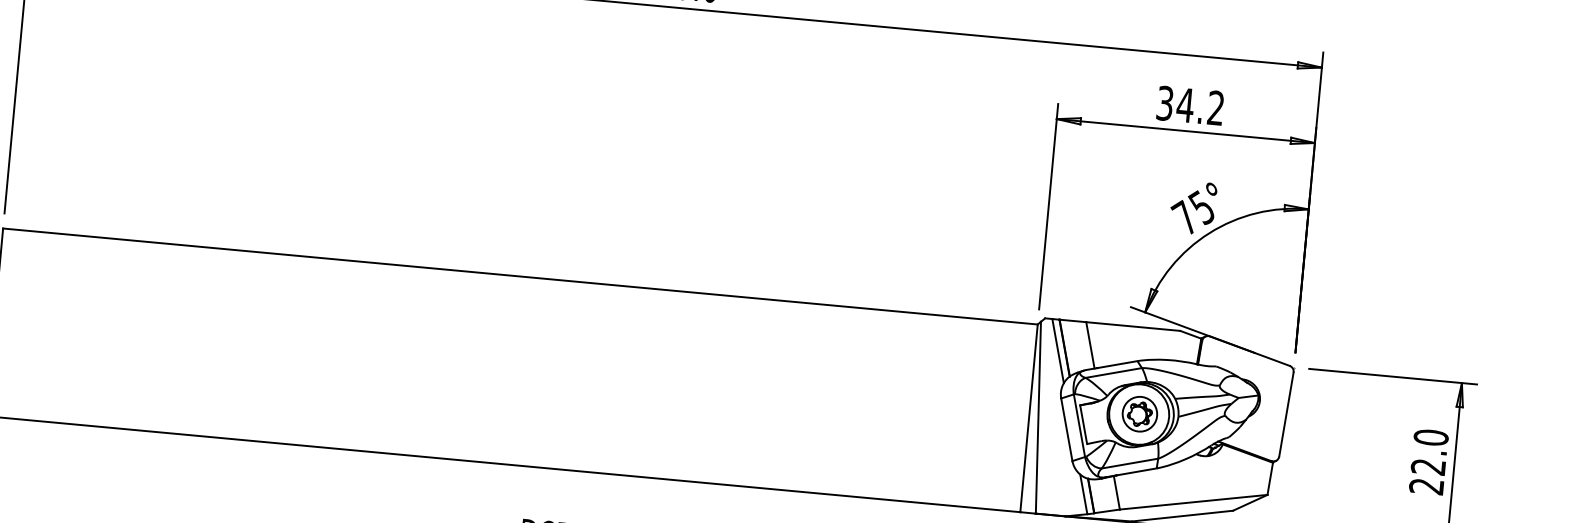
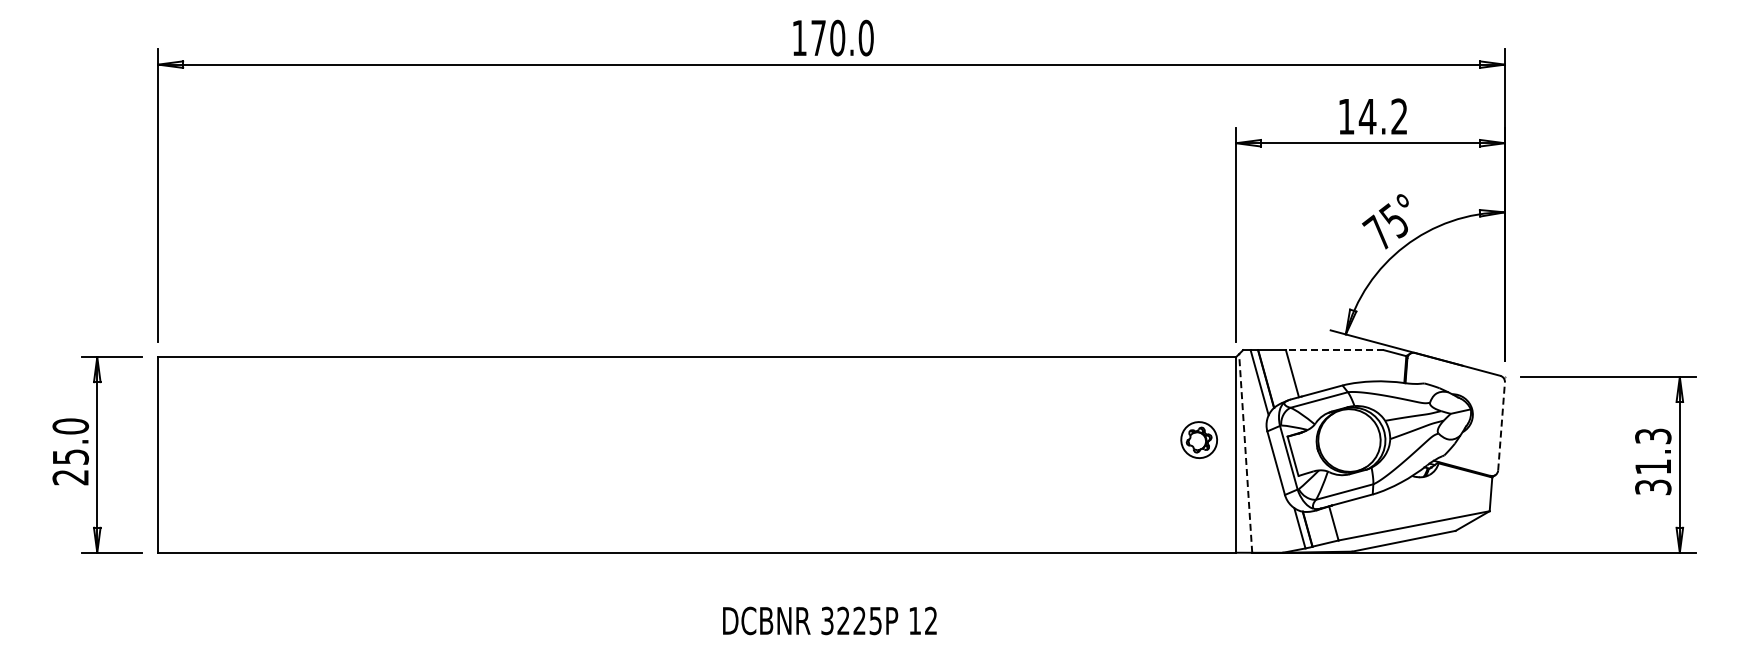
text: (1165, 103) -> (1346, 116), 34.2 -> 14.2
line: (1132, 326) -> (1334, 350), solid -> dashed
part: (1139, 413) -> (1198, 439), moved
line: (1286, 413) -> (1501, 425), solid -> dashed
line: (1038, 417) -> (1245, 453), solid -> dashed
text: (1429, 461) -> (1653, 461), 22.0 -> 31.3

